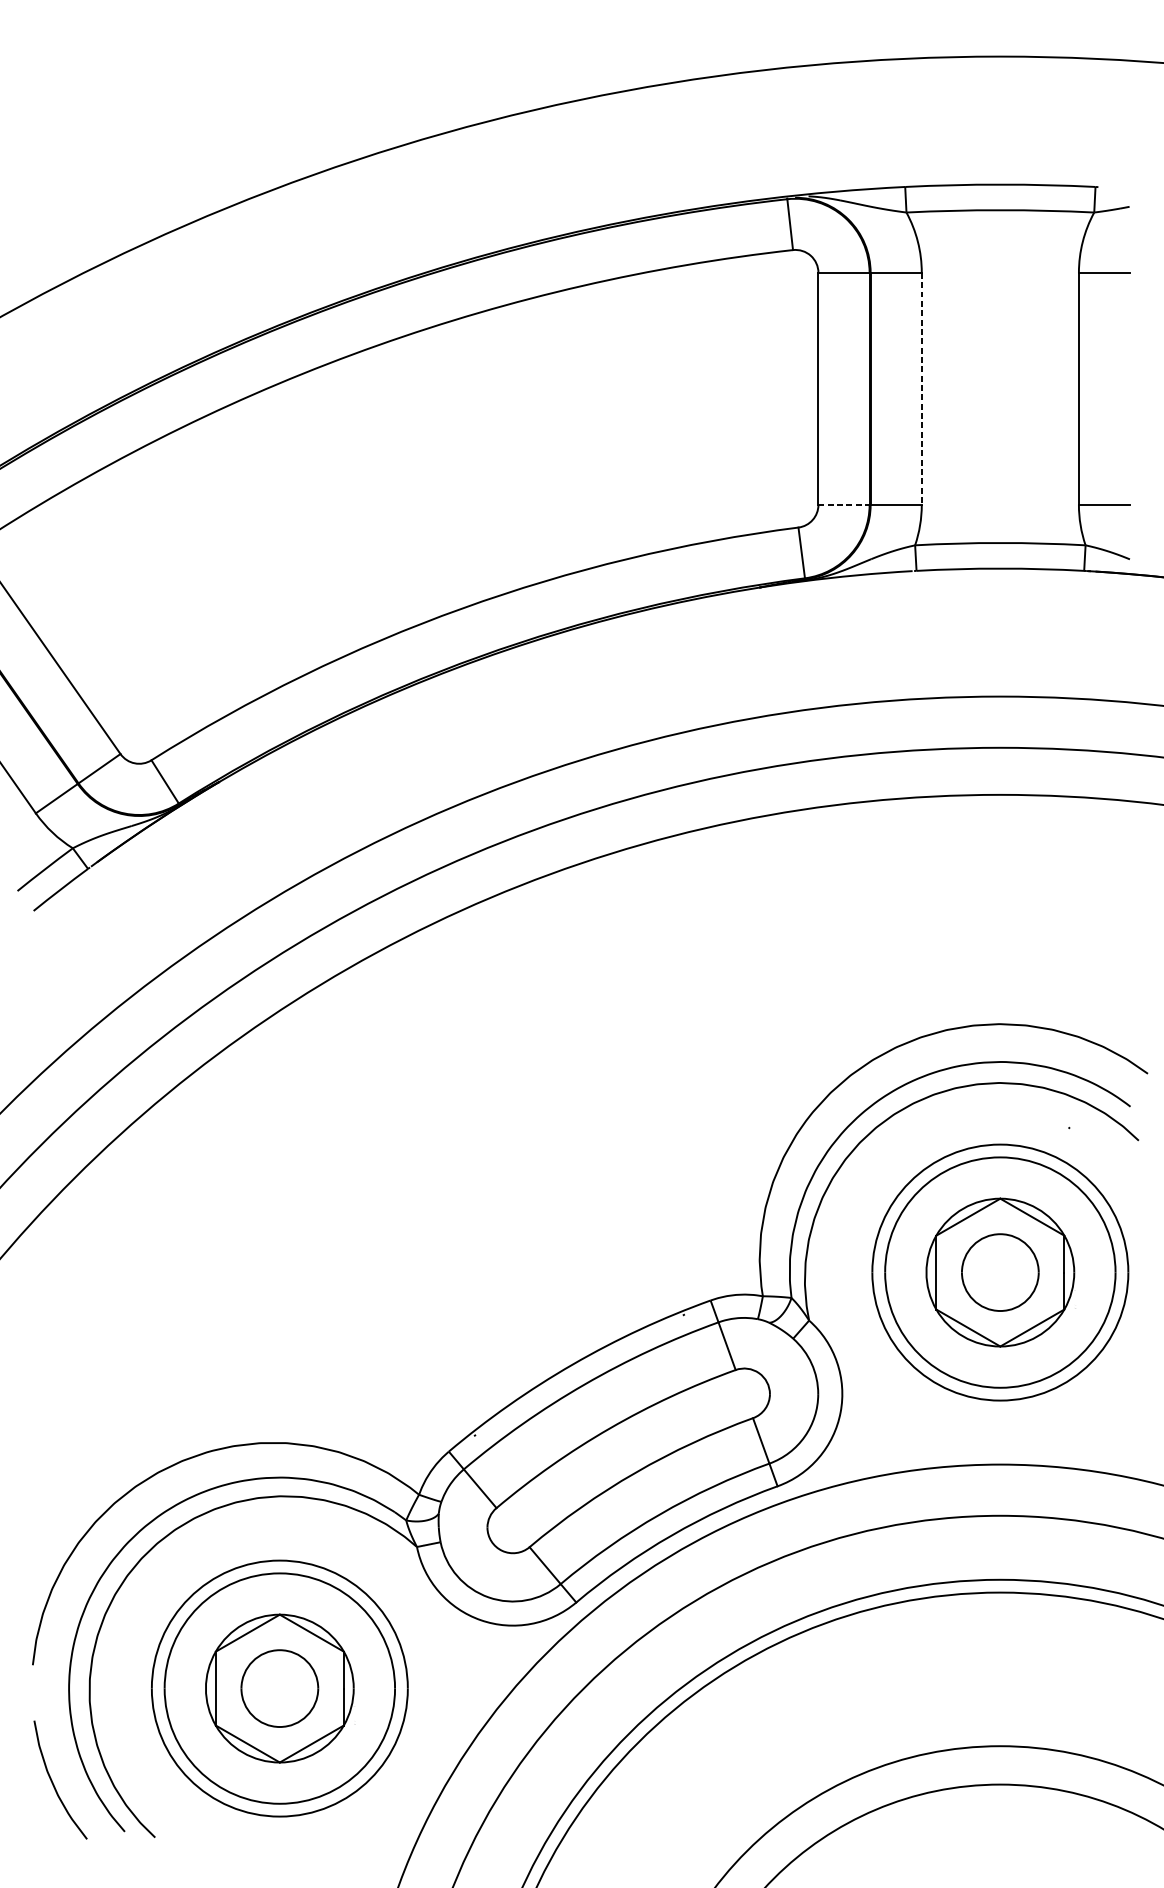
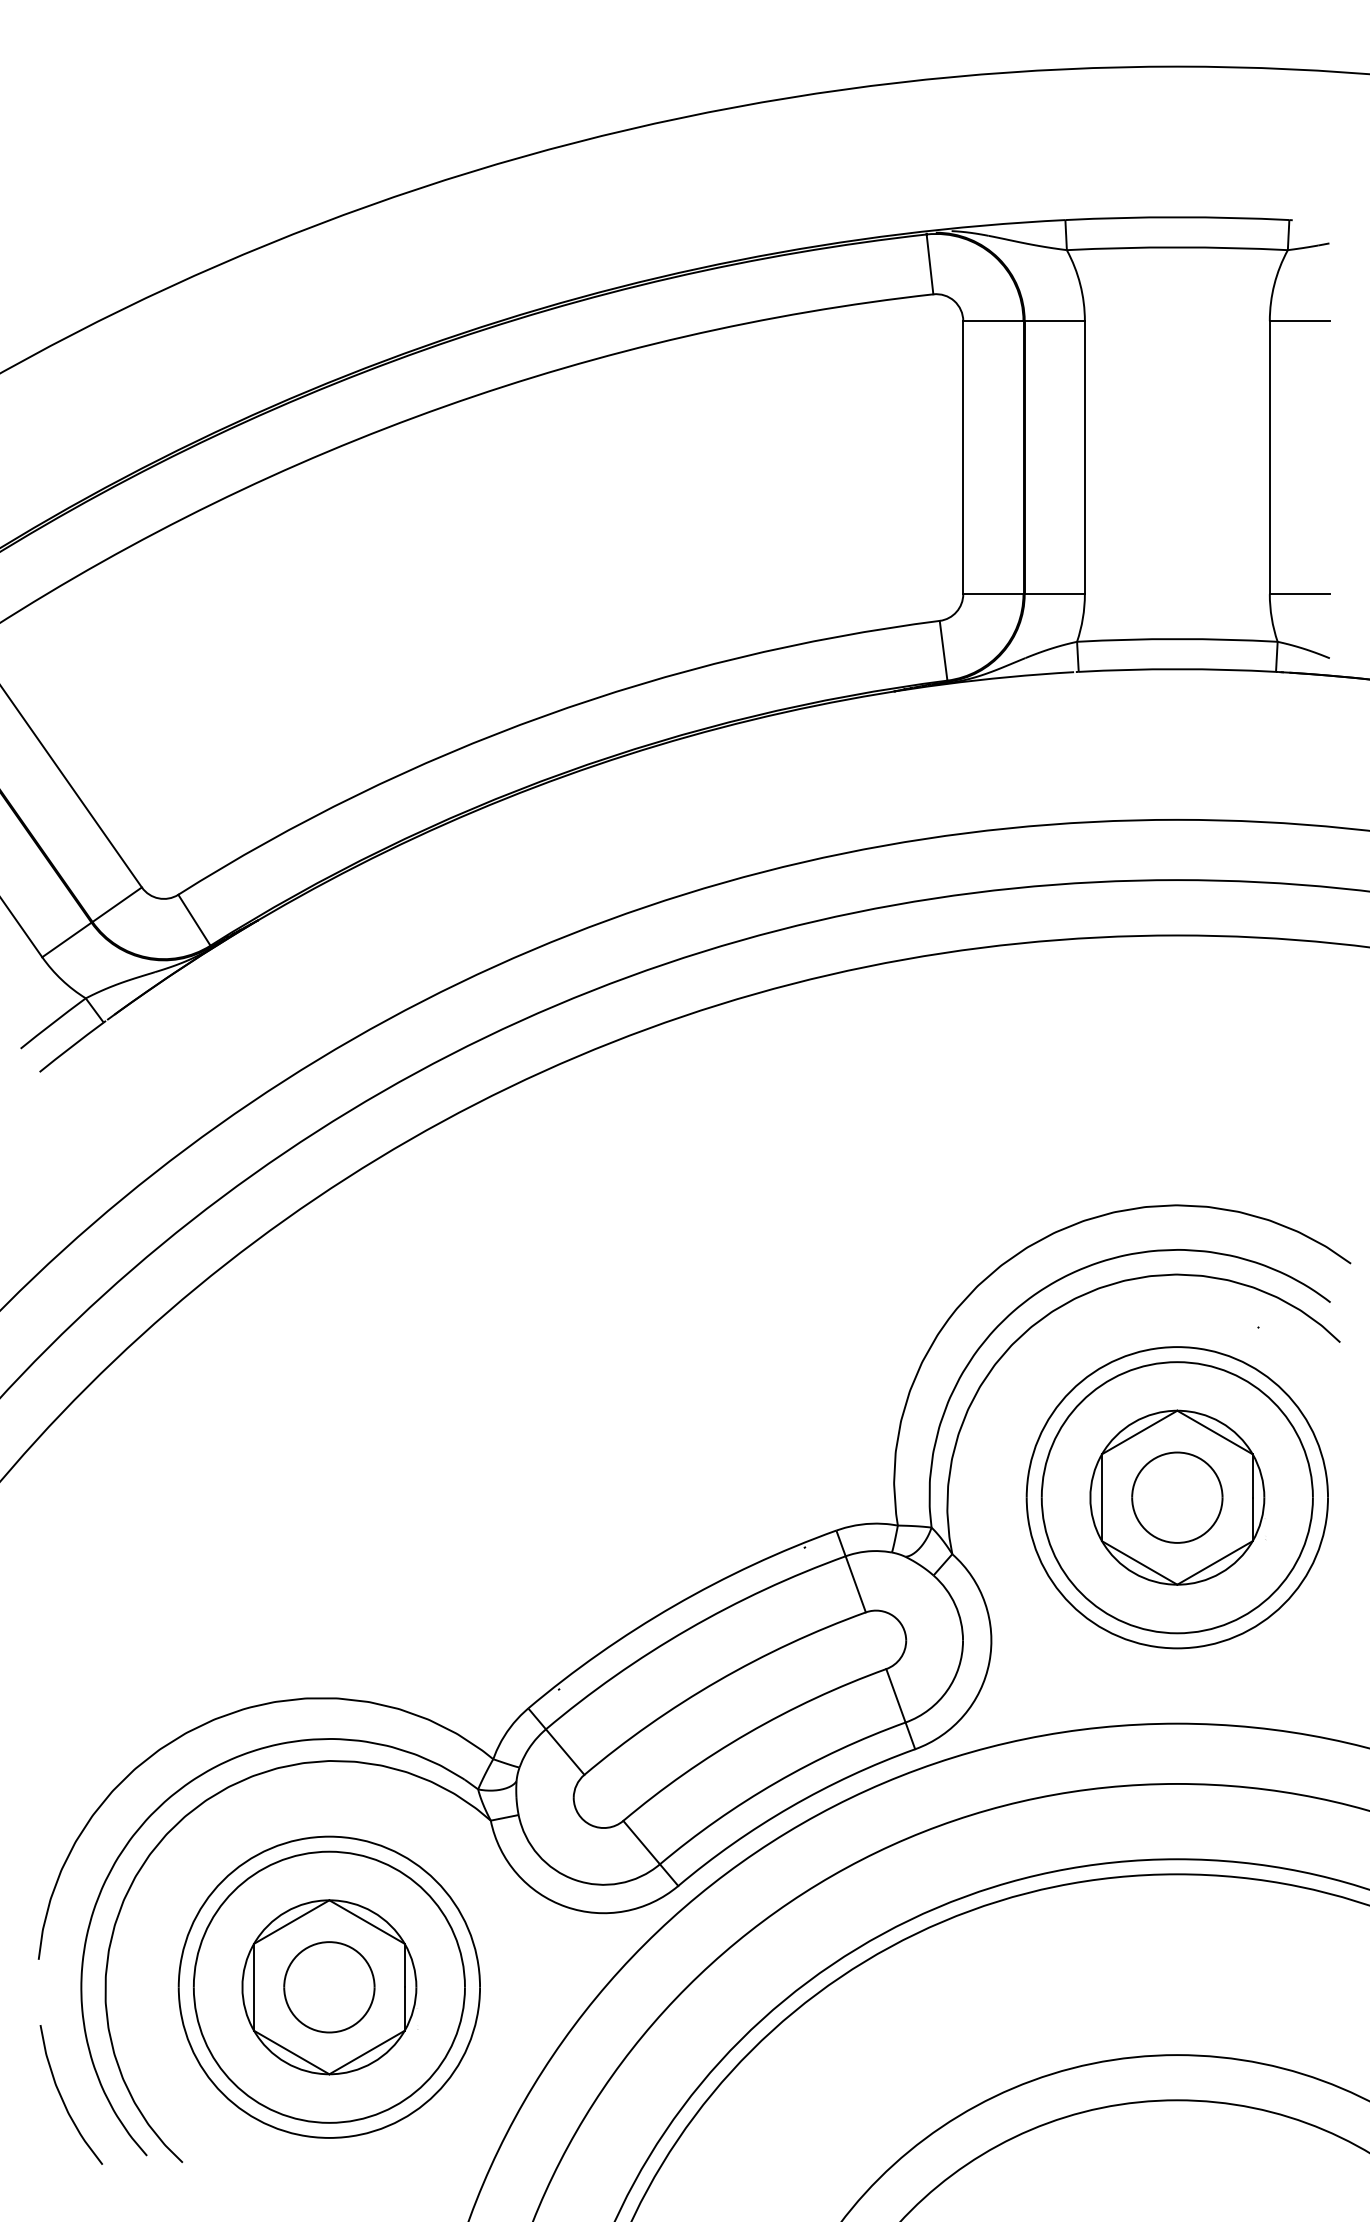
line: (921, 388) -> (1084, 457), dashed -> solid
line: (844, 505) -> (993, 594), dashed -> solid

